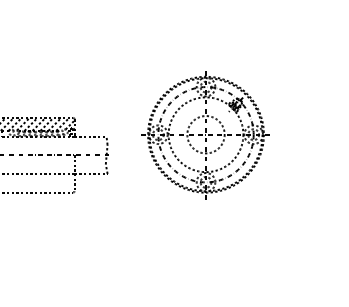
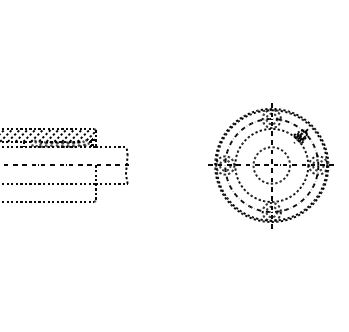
part: (204, 134) -> (270, 165), moved

